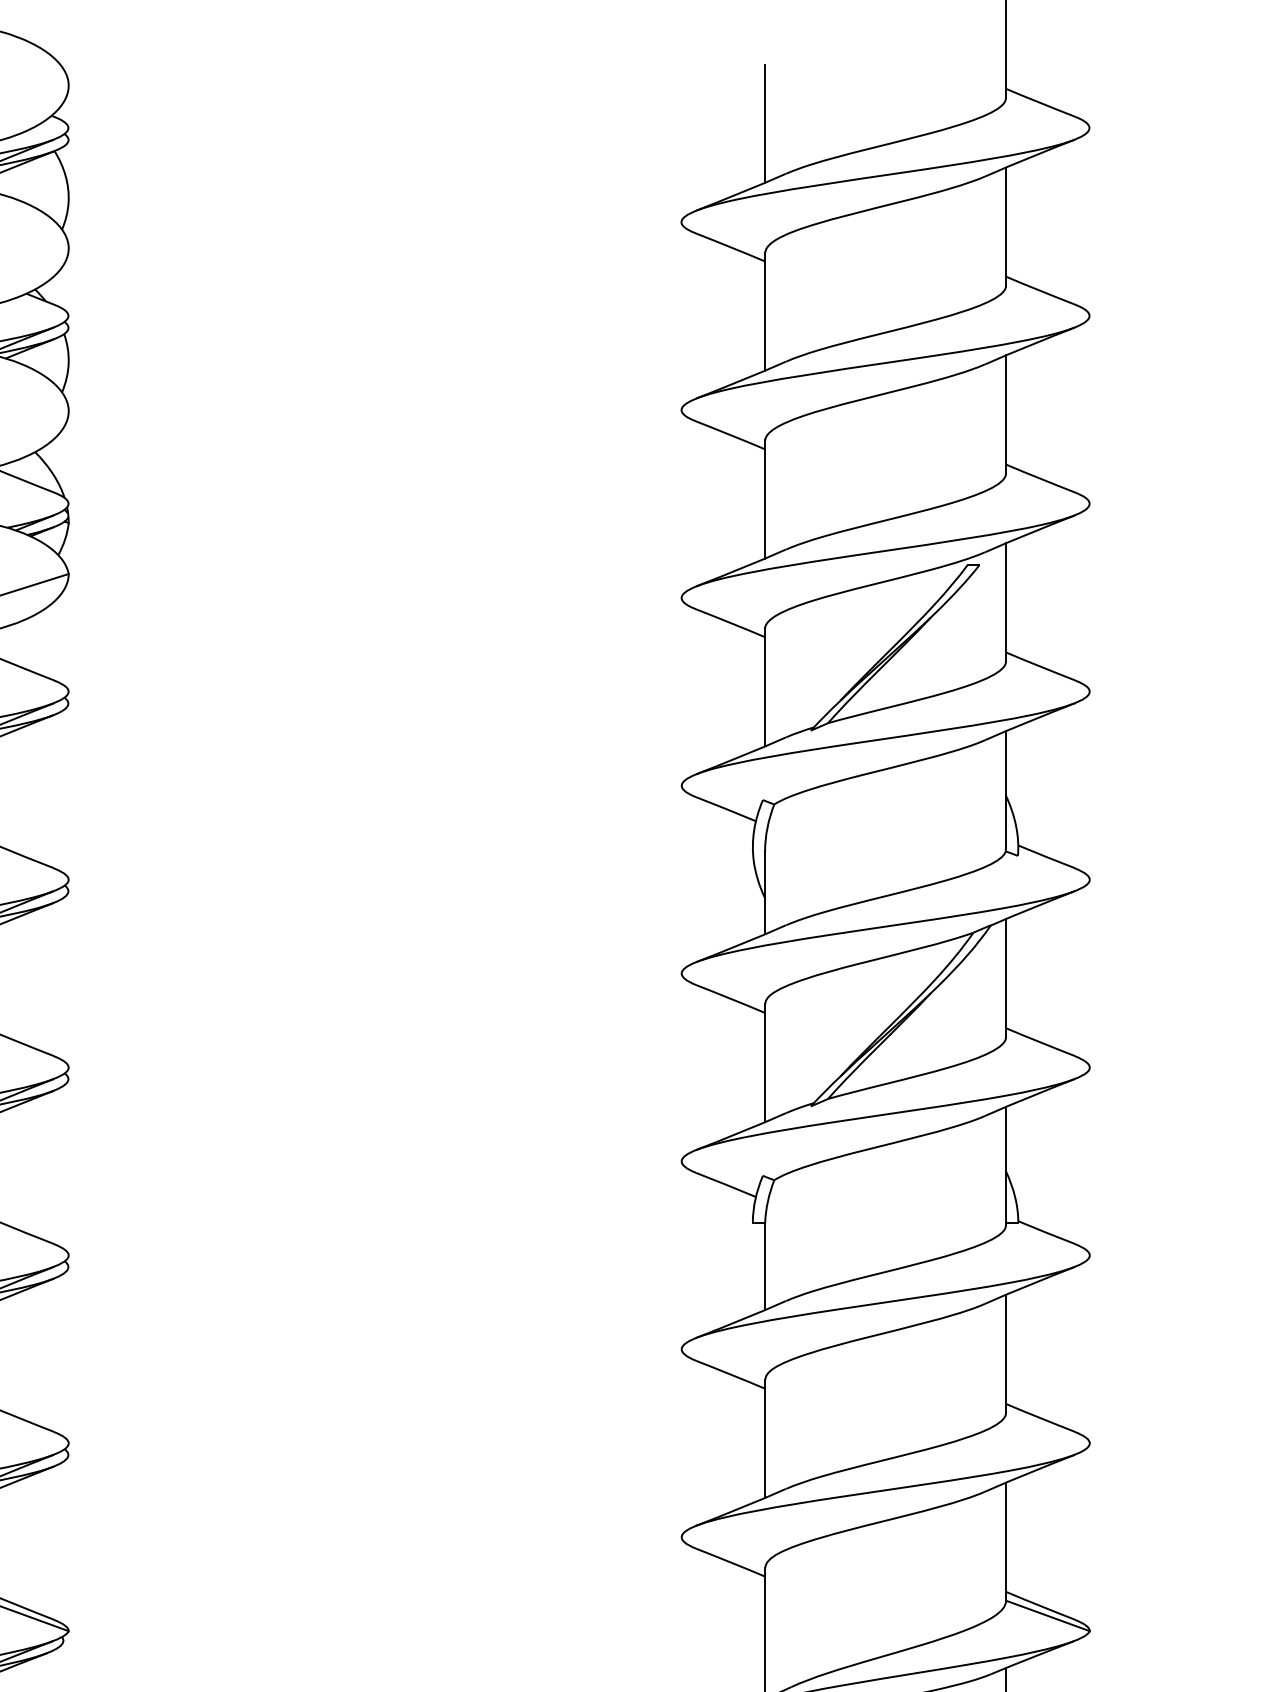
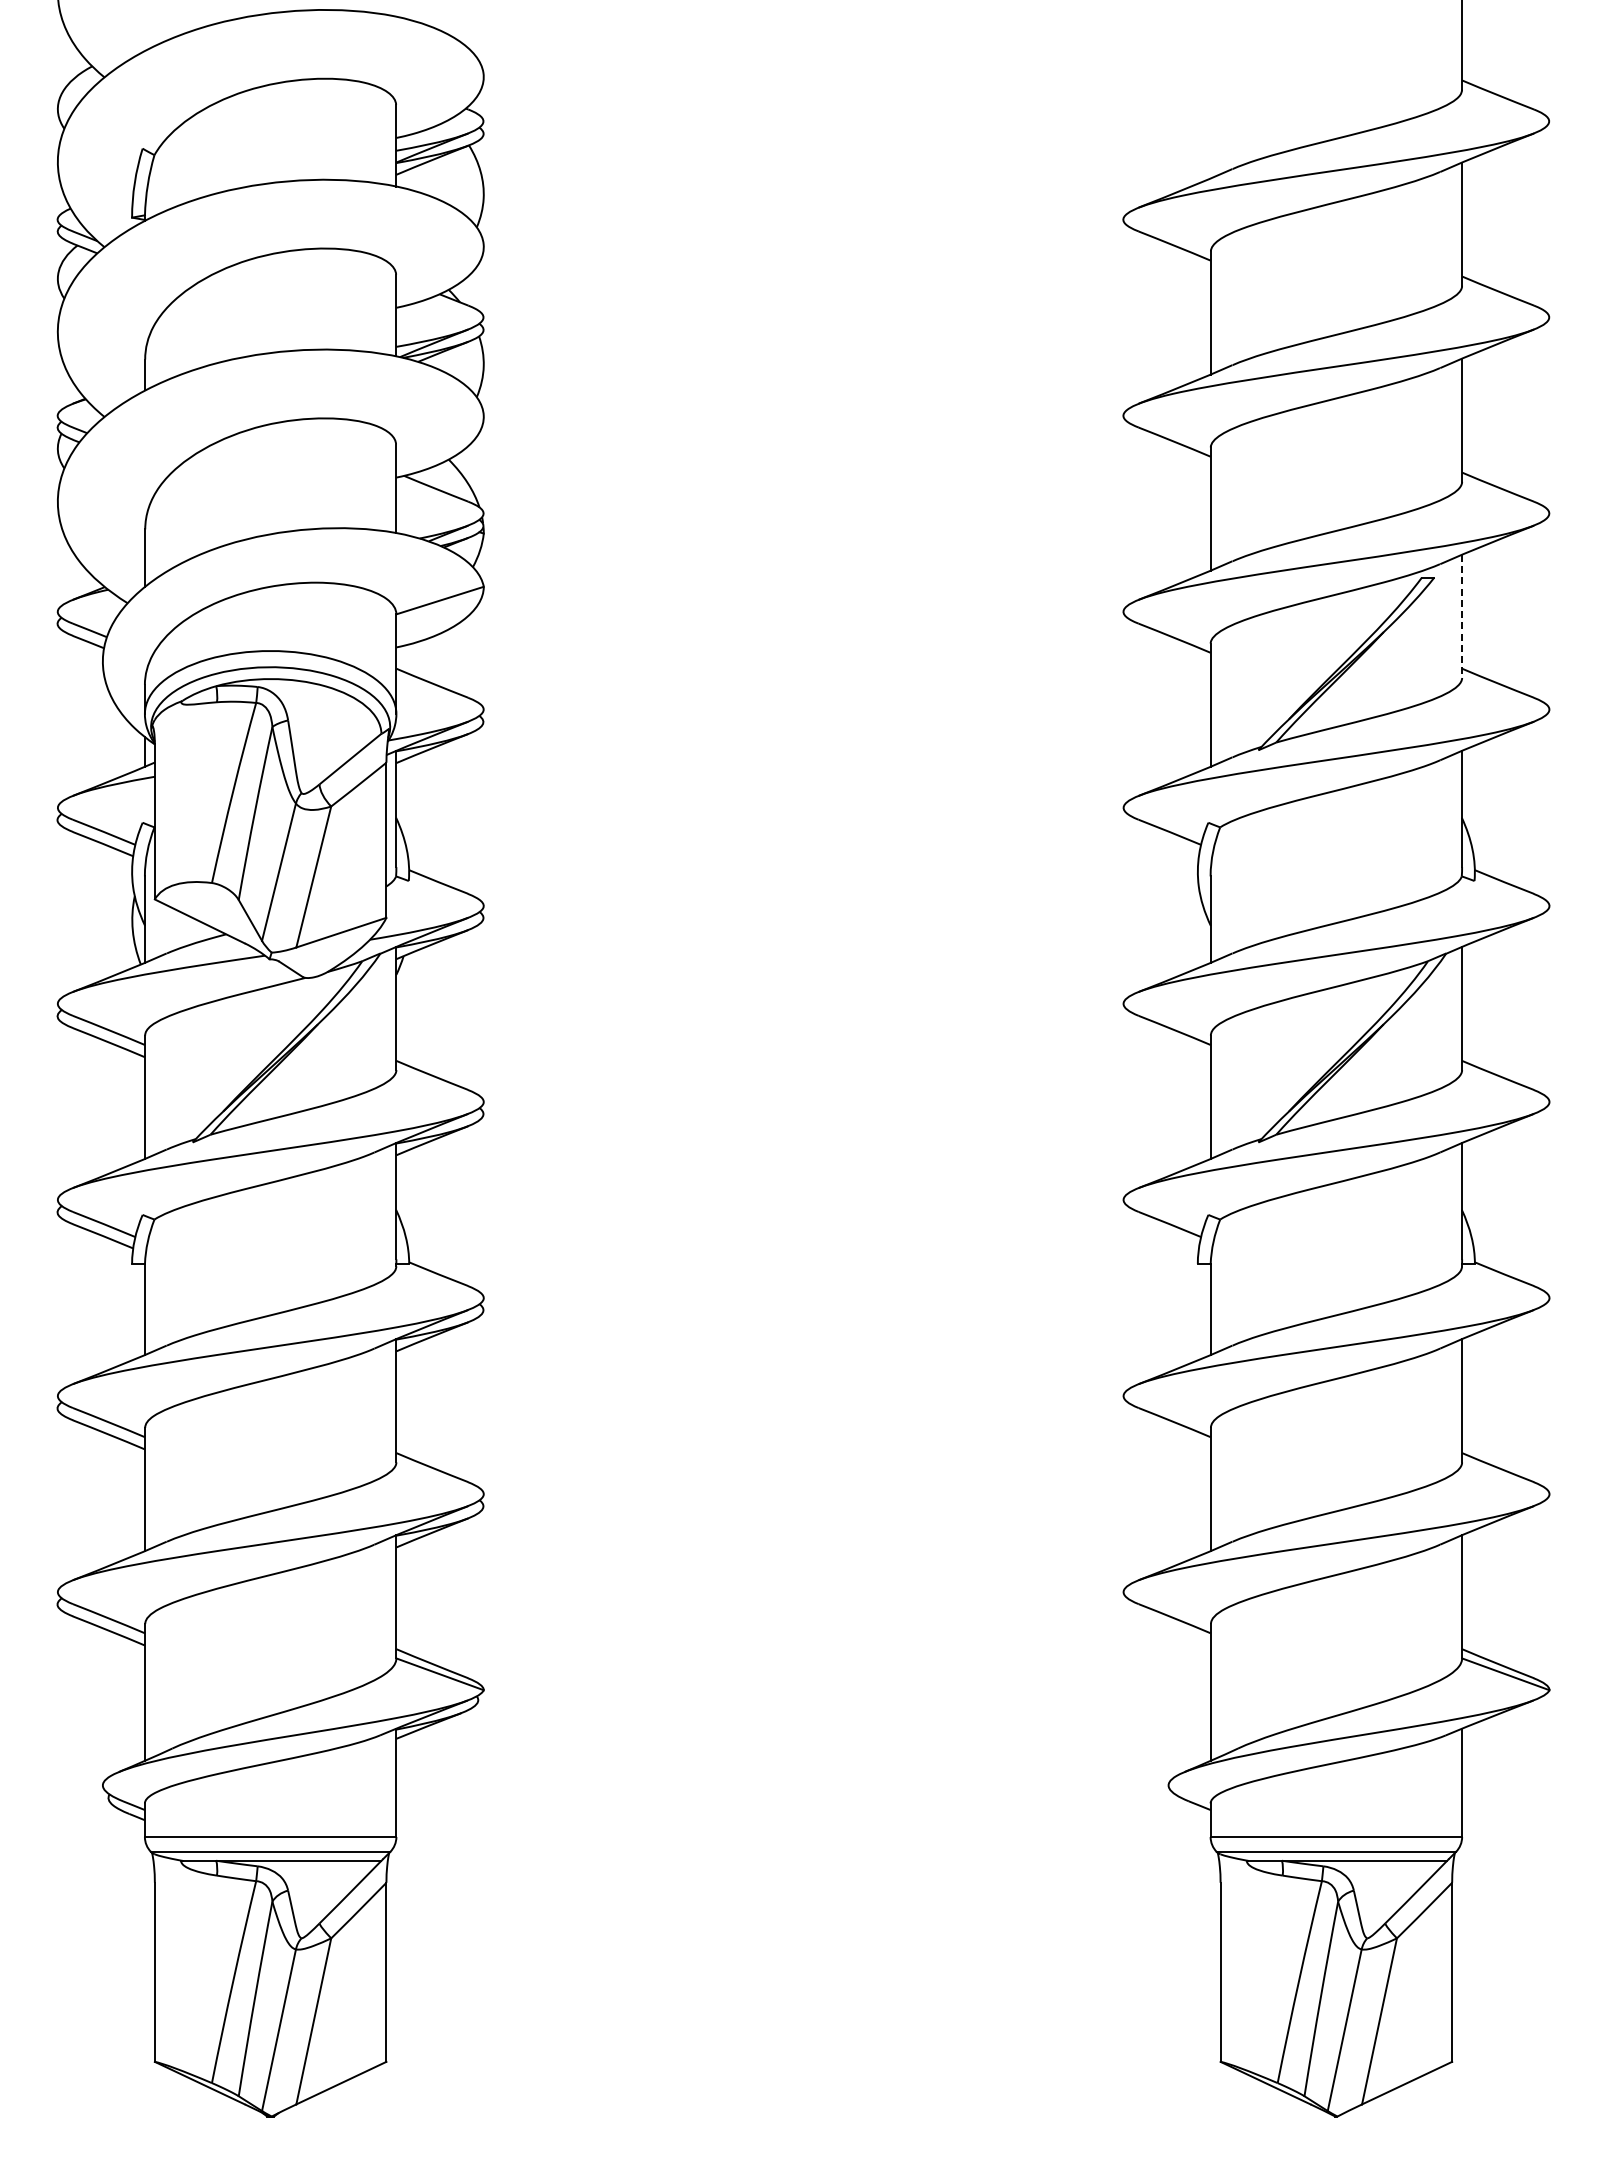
line: (764, 123) -> (1210, 116), removed
line: (1006, 602) -> (1462, 616), solid -> dashed

